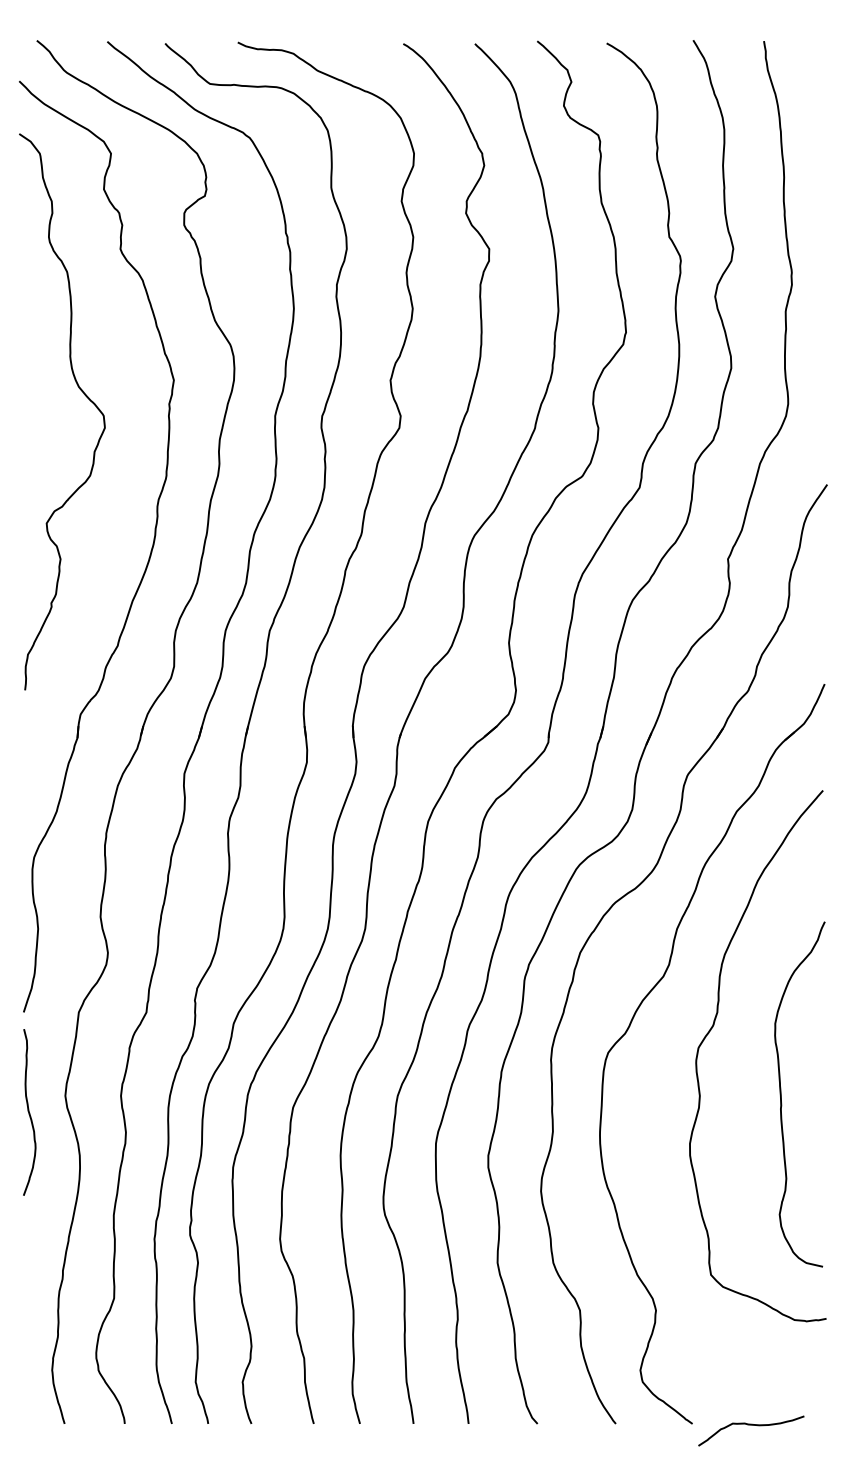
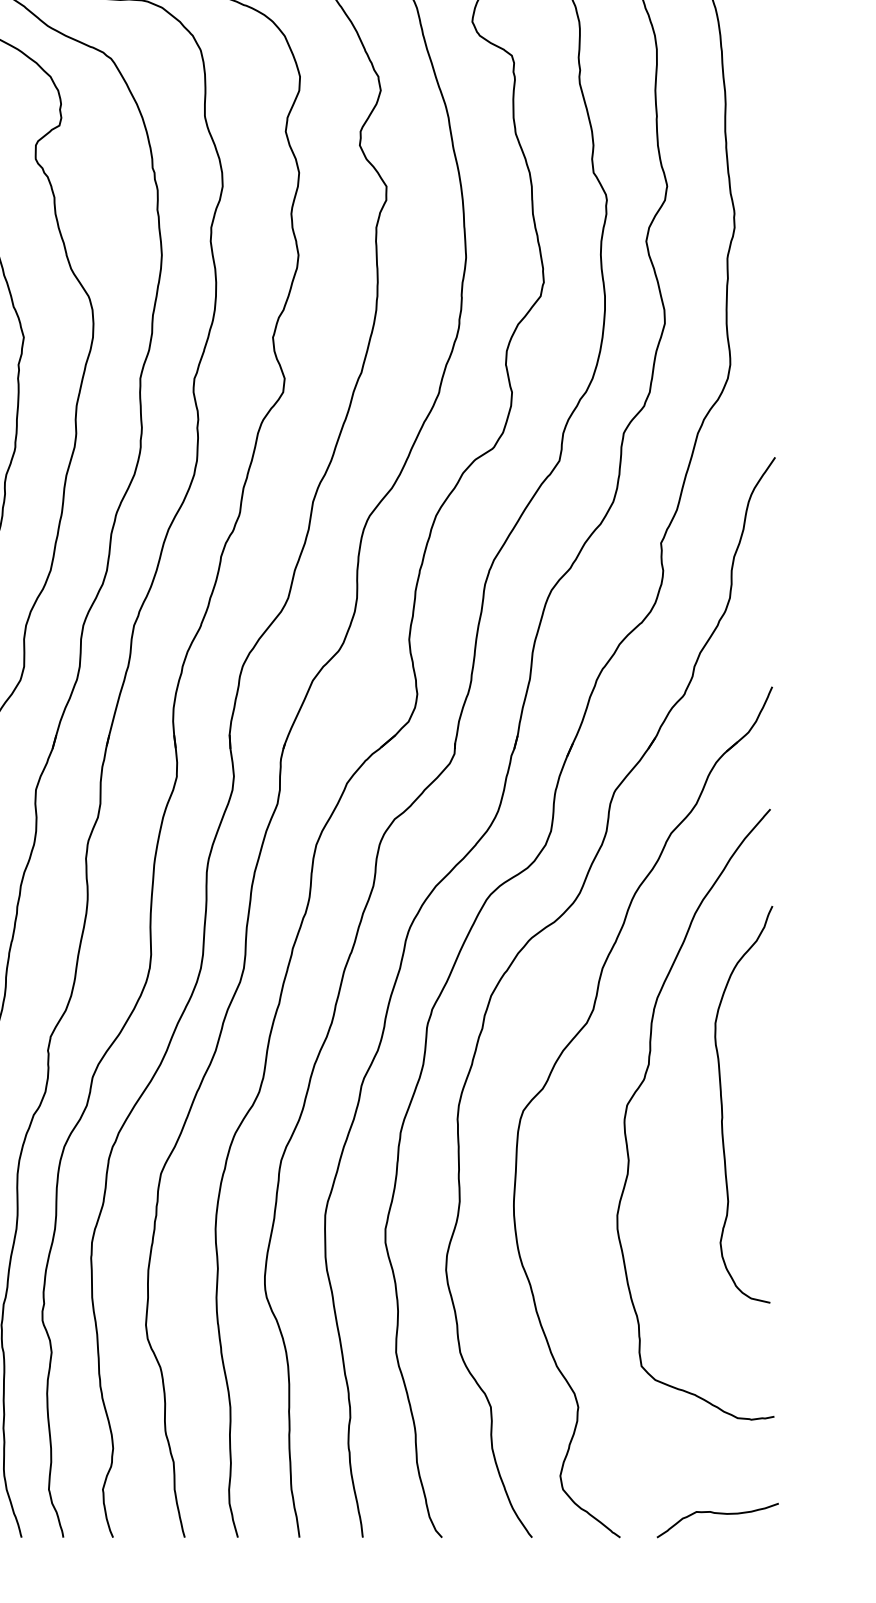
curve: (781, 1094) -> (722, 1104), moved
curve: (751, 1425) -> (718, 1514), moved

